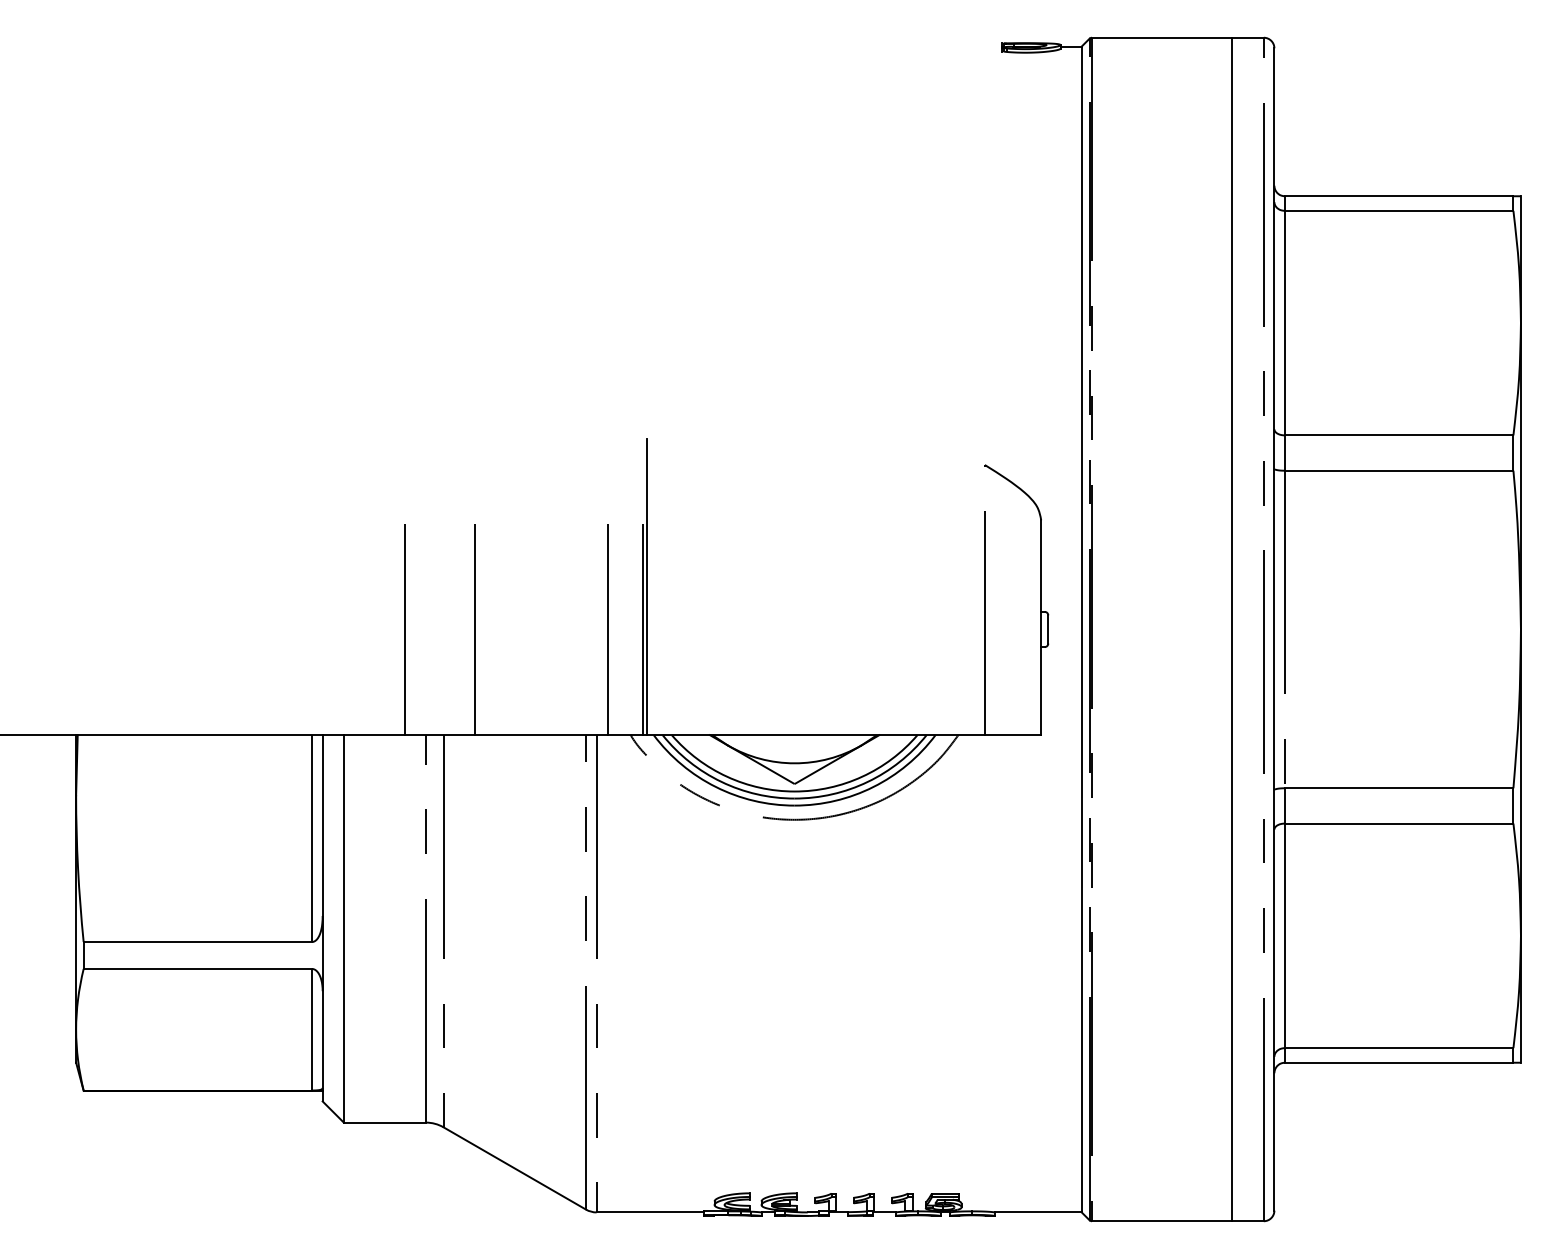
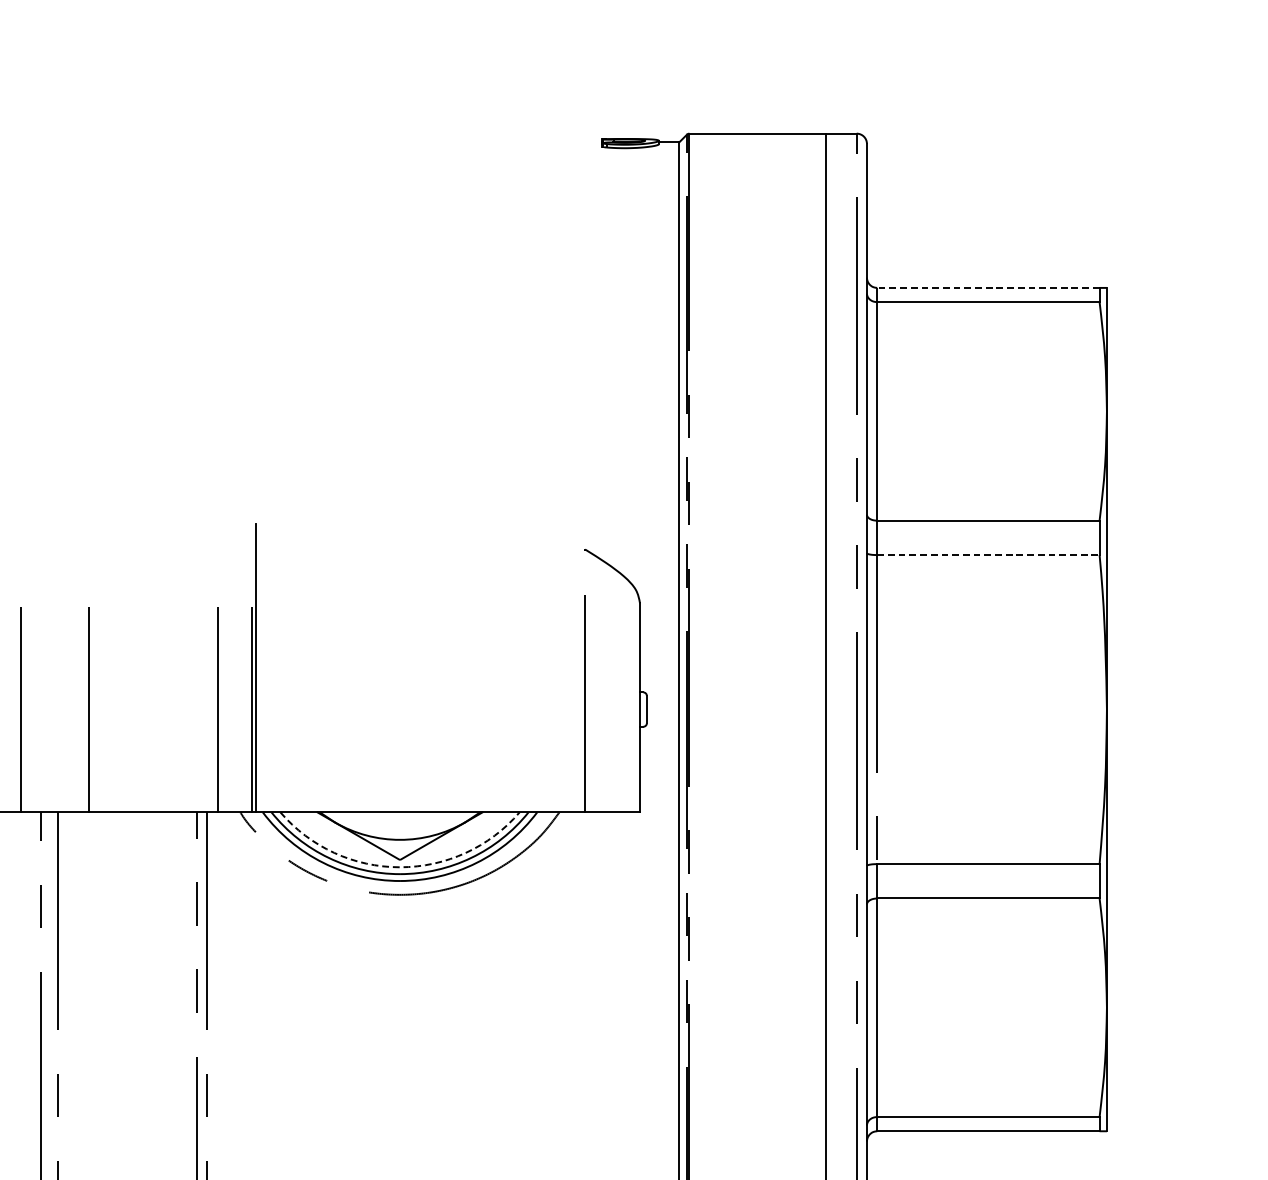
line: (1398, 196) -> (987, 288), solid -> dashed
line: (1399, 470) -> (988, 554), solid -> dashed
arc: (794, 791) -> (399, 867), solid -> dashed

